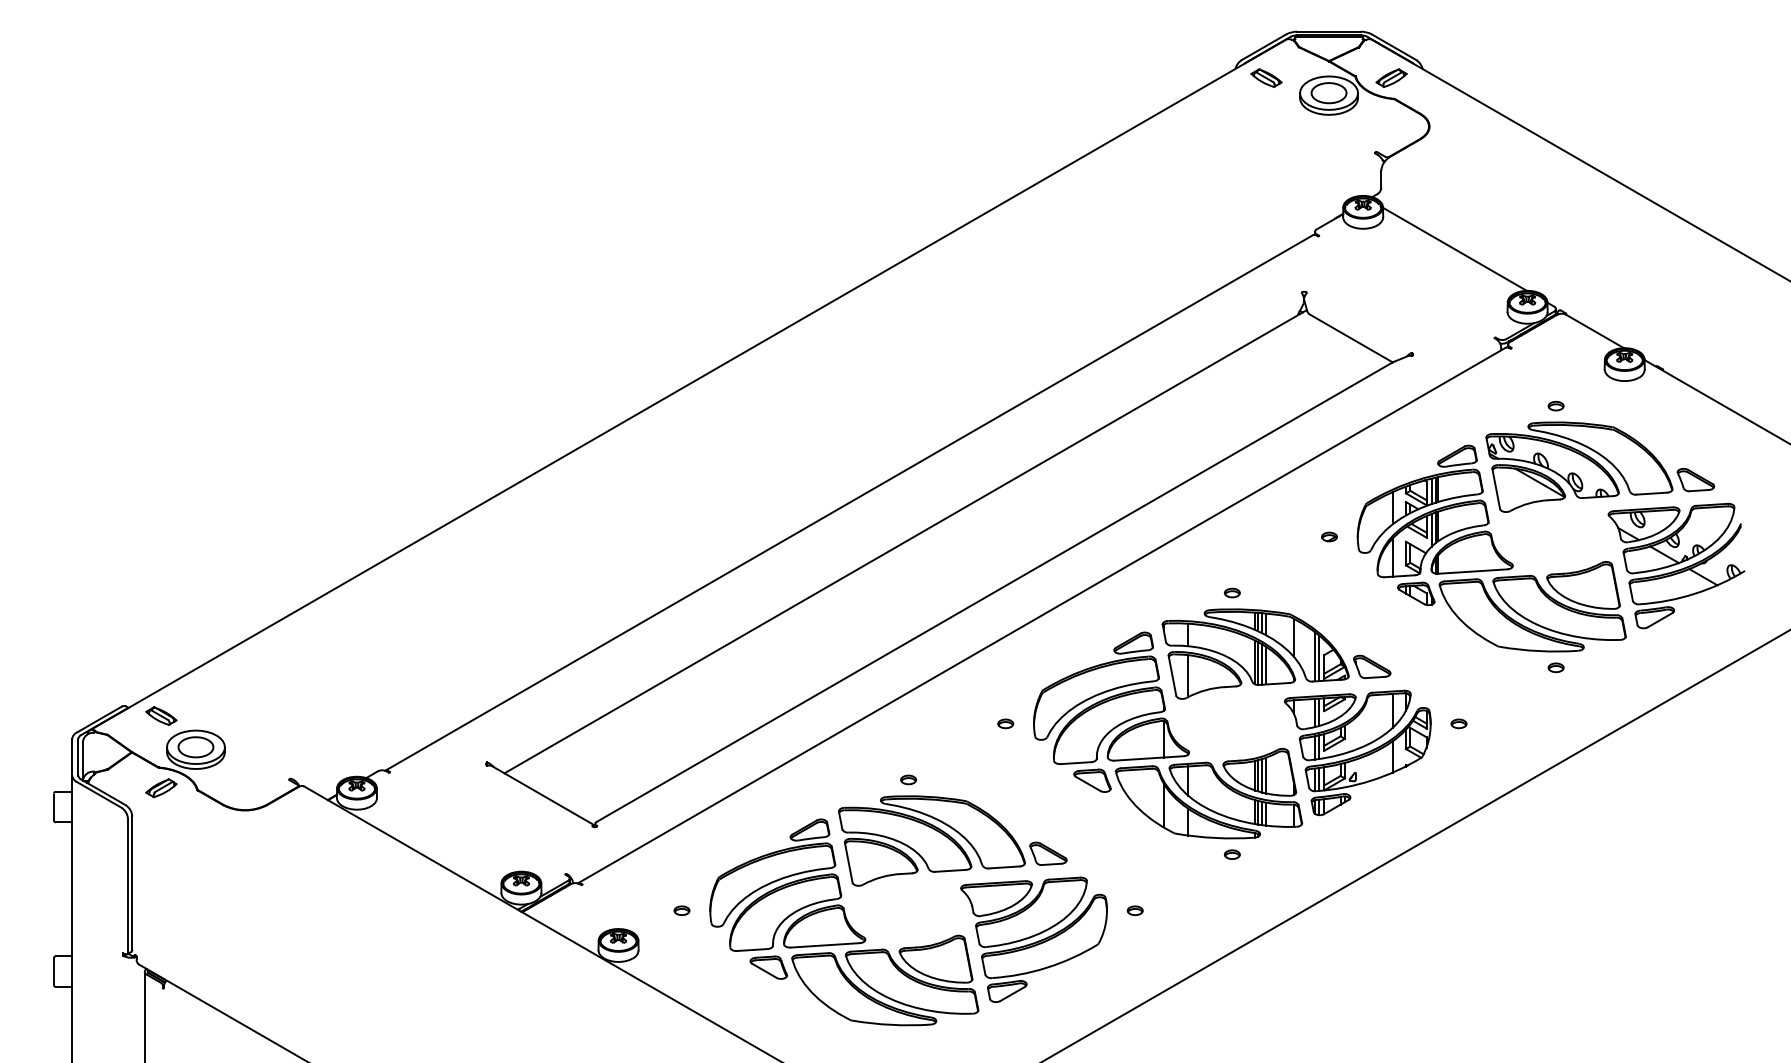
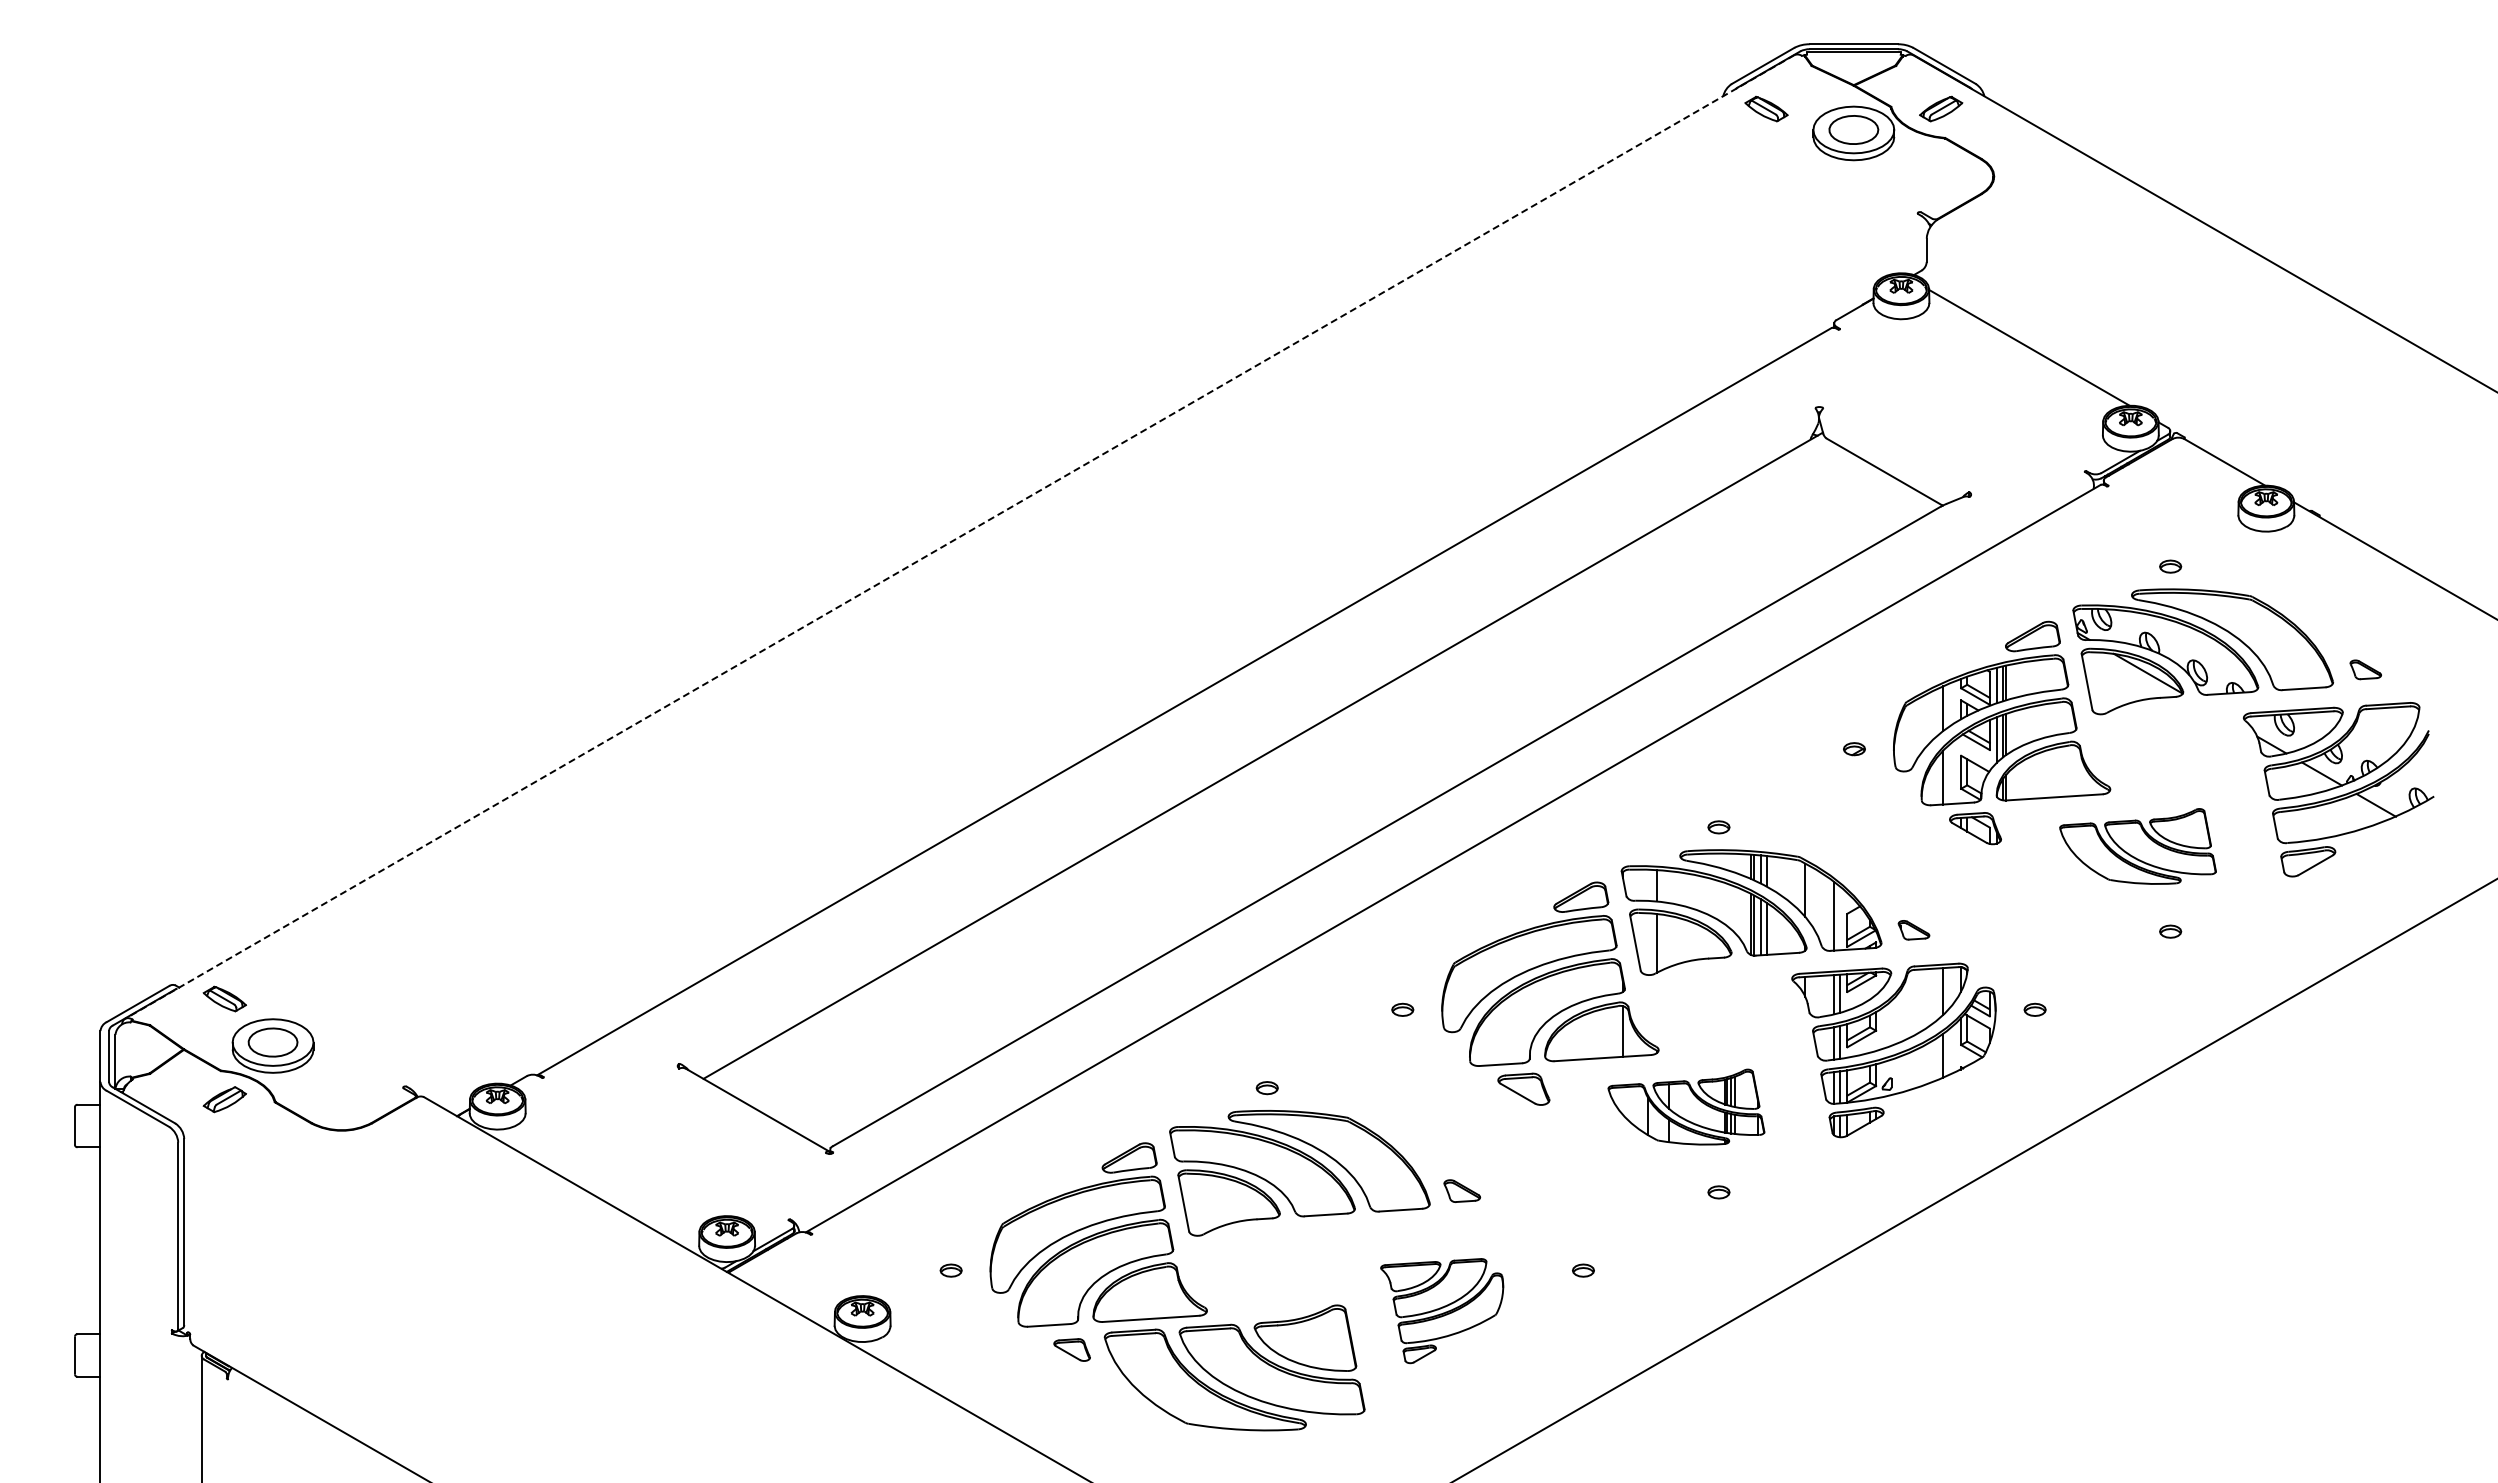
line: (687, 385) -> (959, 537), solid -> dashed
part: (1695, 479) -> (2365, 669), size x0.6
part: (1532, 606) -> (2137, 846), size x0.6
line: (1319, 658) -> (1840, 918), removed
part: (1371, 666) -> (1913, 929), size x0.6
part: (1209, 793) -> (1686, 1106), size x0.6
part: (1047, 853) -> (1461, 1190), size x0.7
part: (1033, 939) -> (1441, 1310), size x0.6
part: (768, 967) -> (1071, 1349), size x0.7

